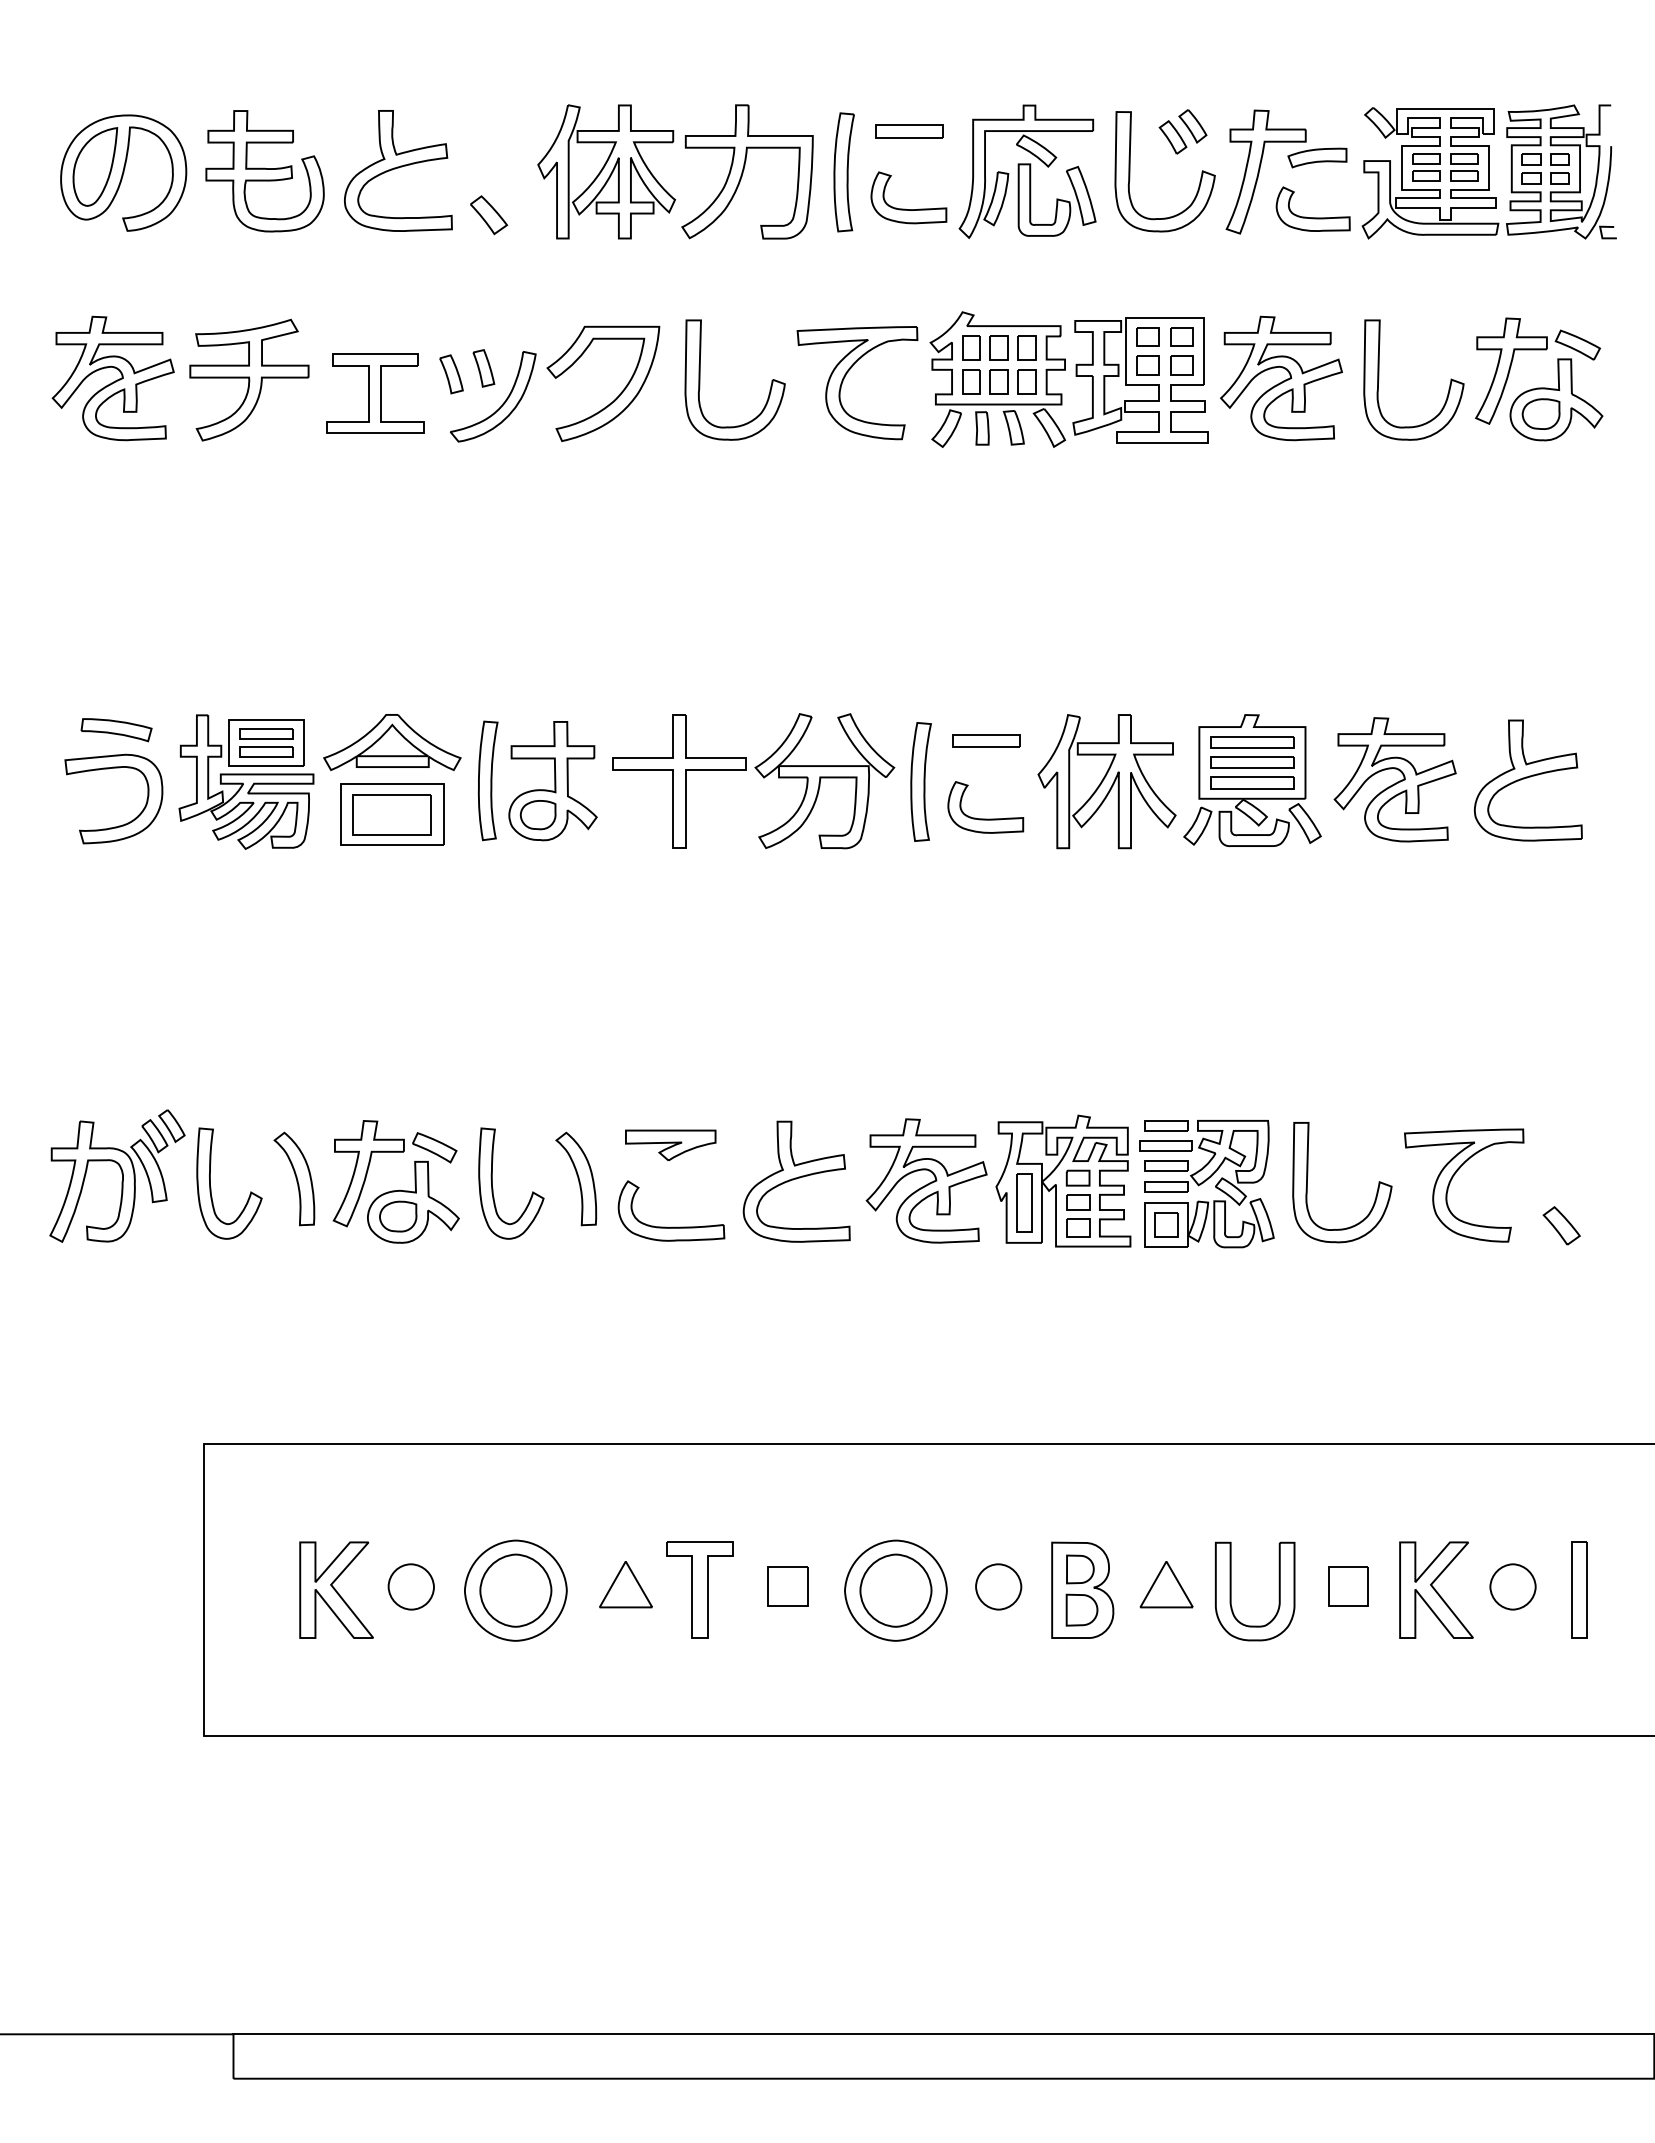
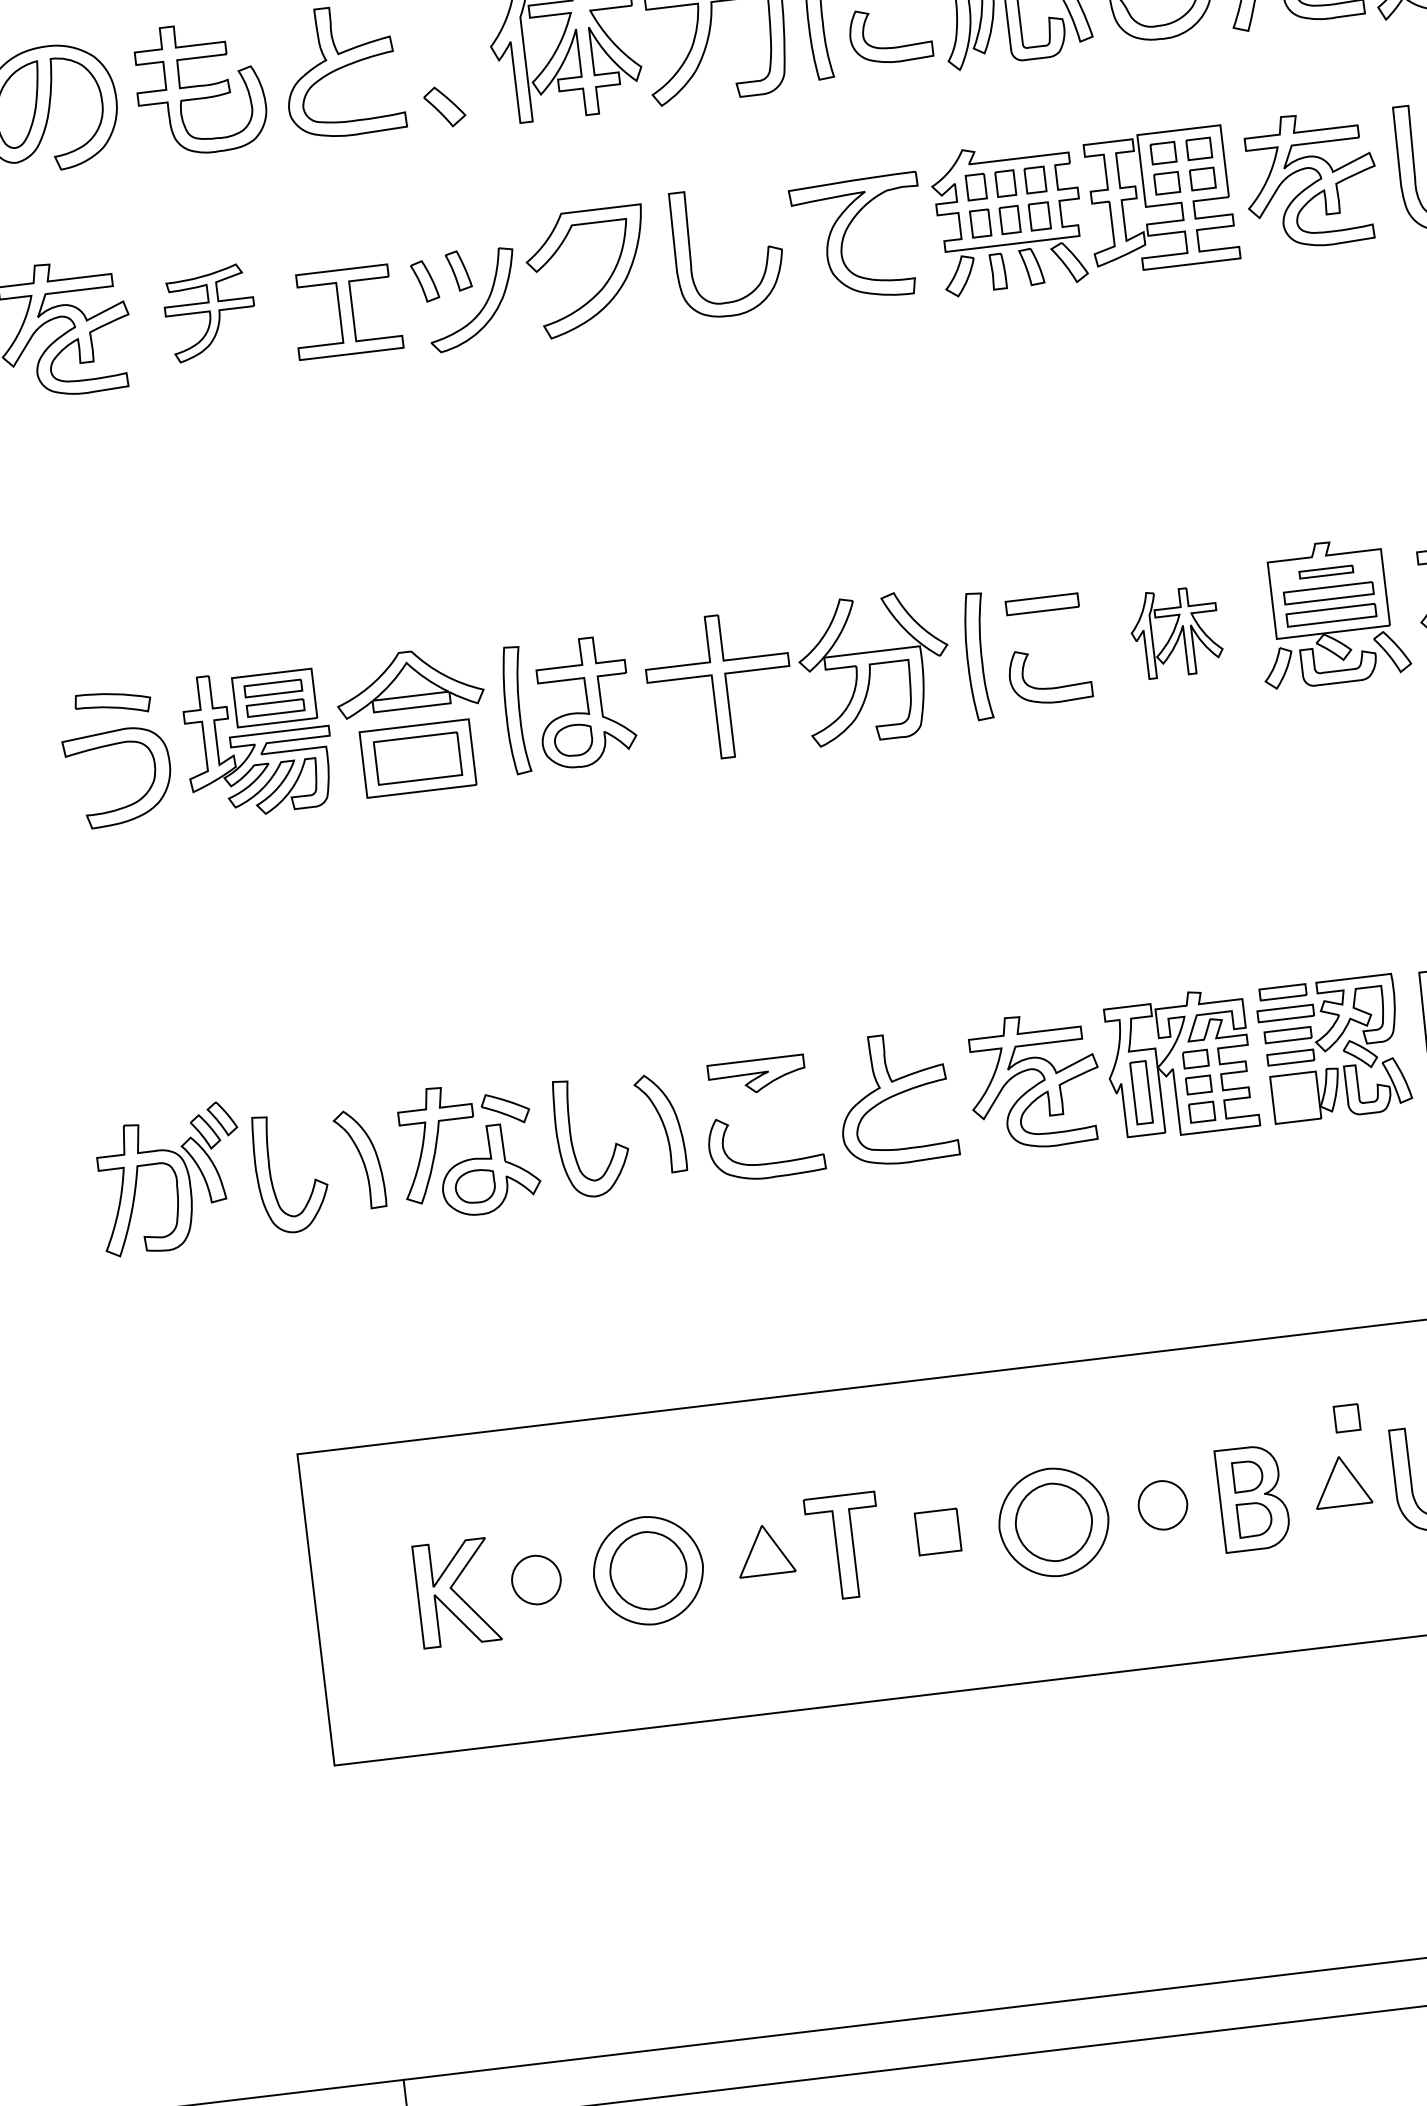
part: (249, 379) -> (210, 312), size x0.7
part: (1252, 742) -> (1326, 572), size x0.6
part: (1106, 781) -> (1175, 632), size x0.6
part: (1166, 1224) -> (1347, 1417), moved

